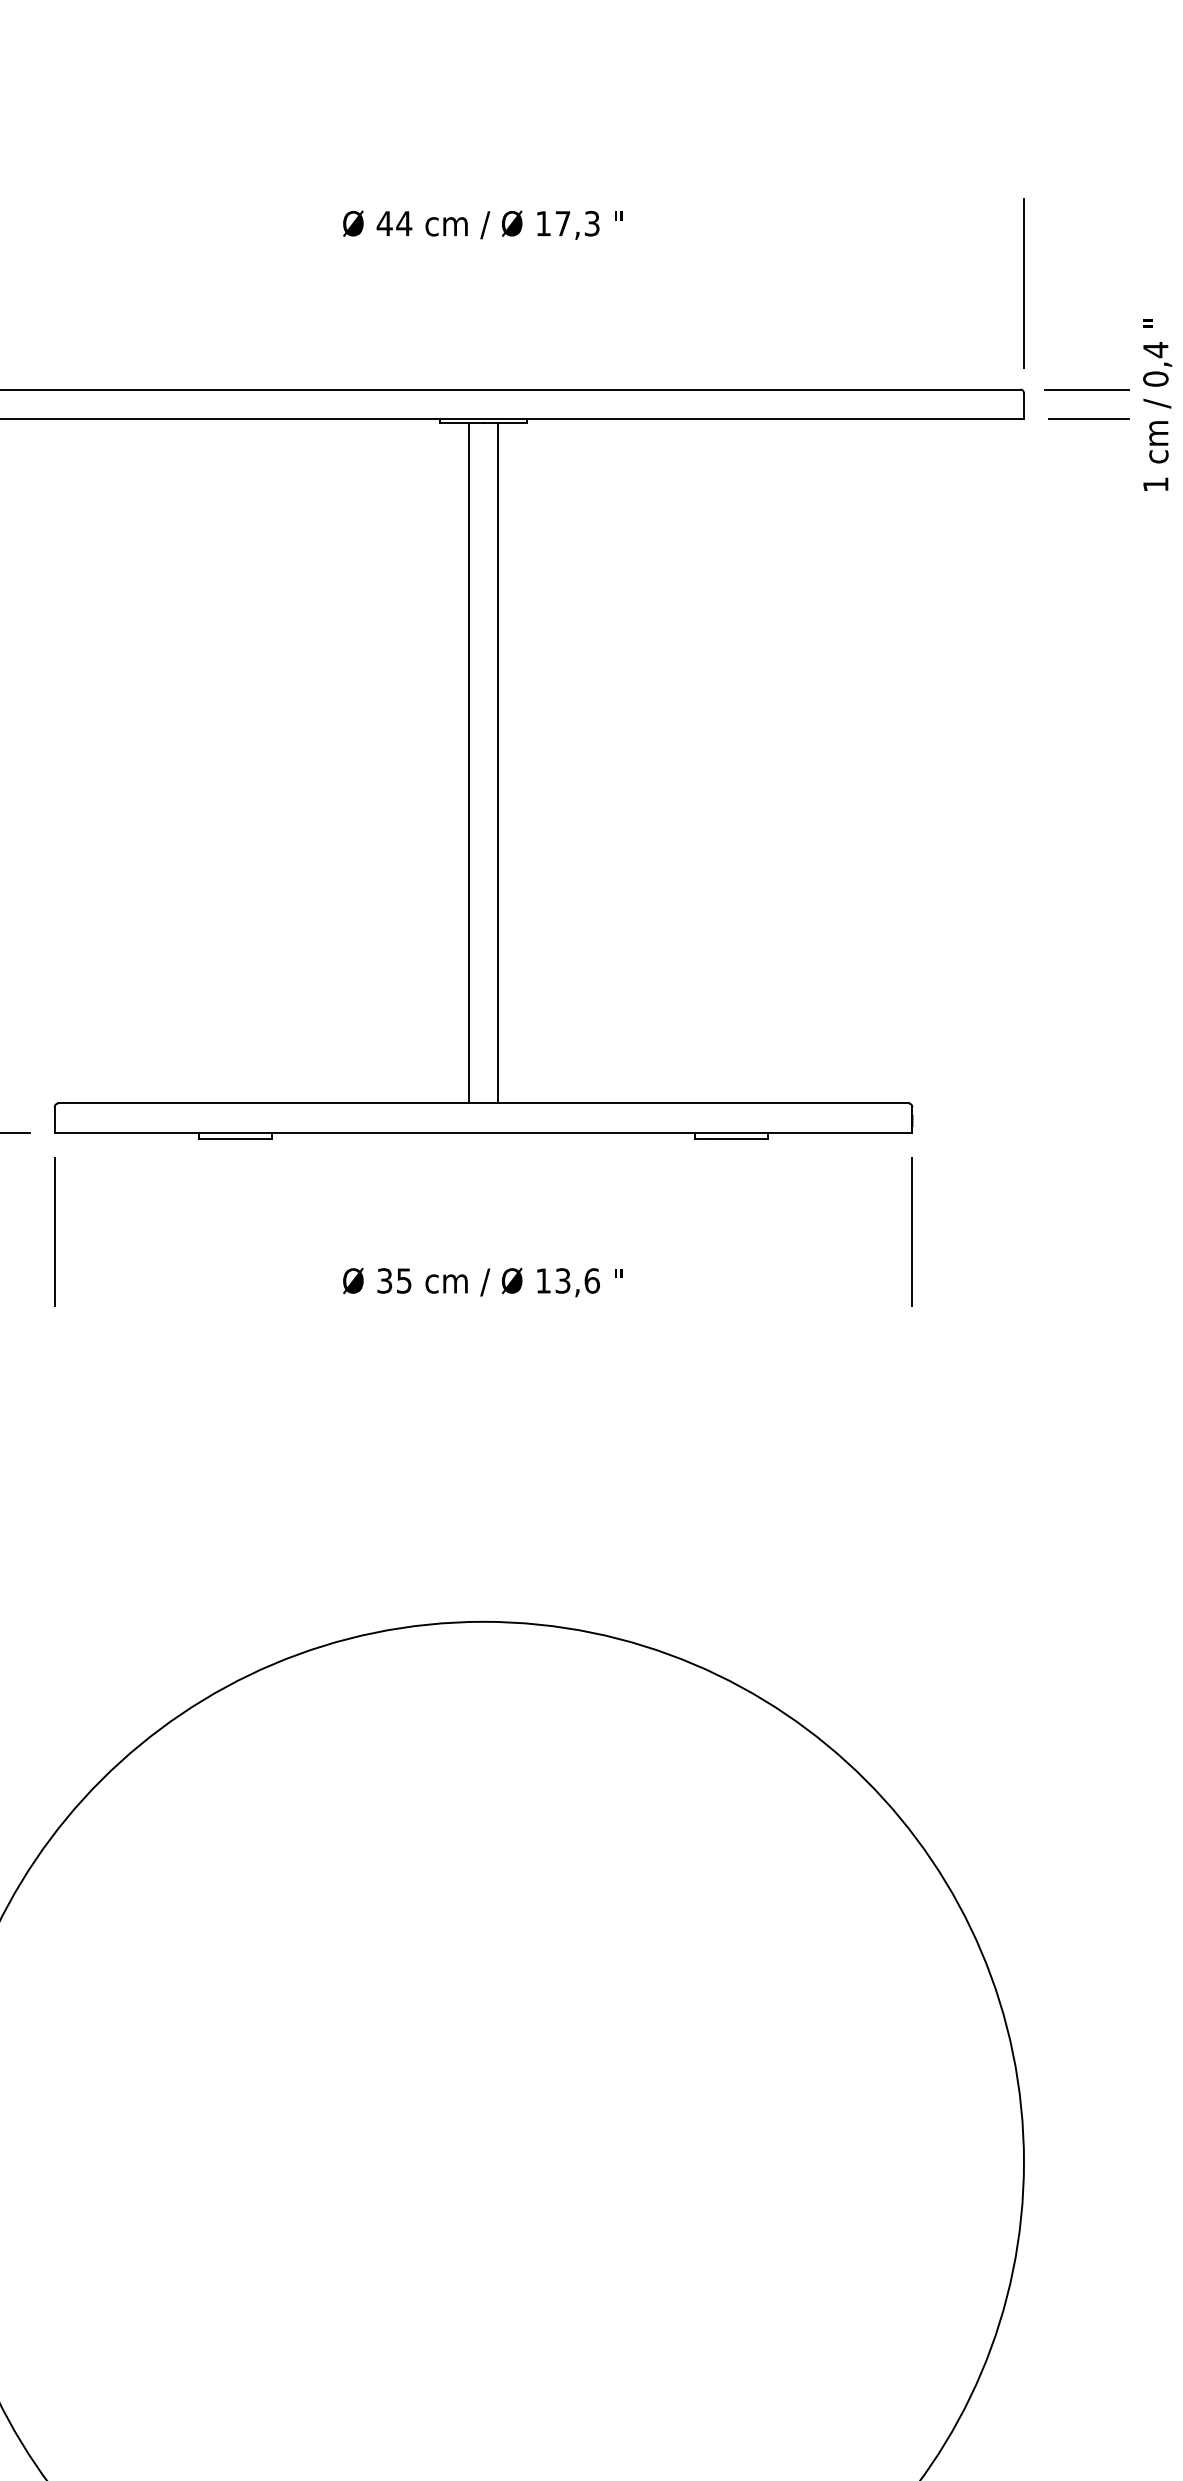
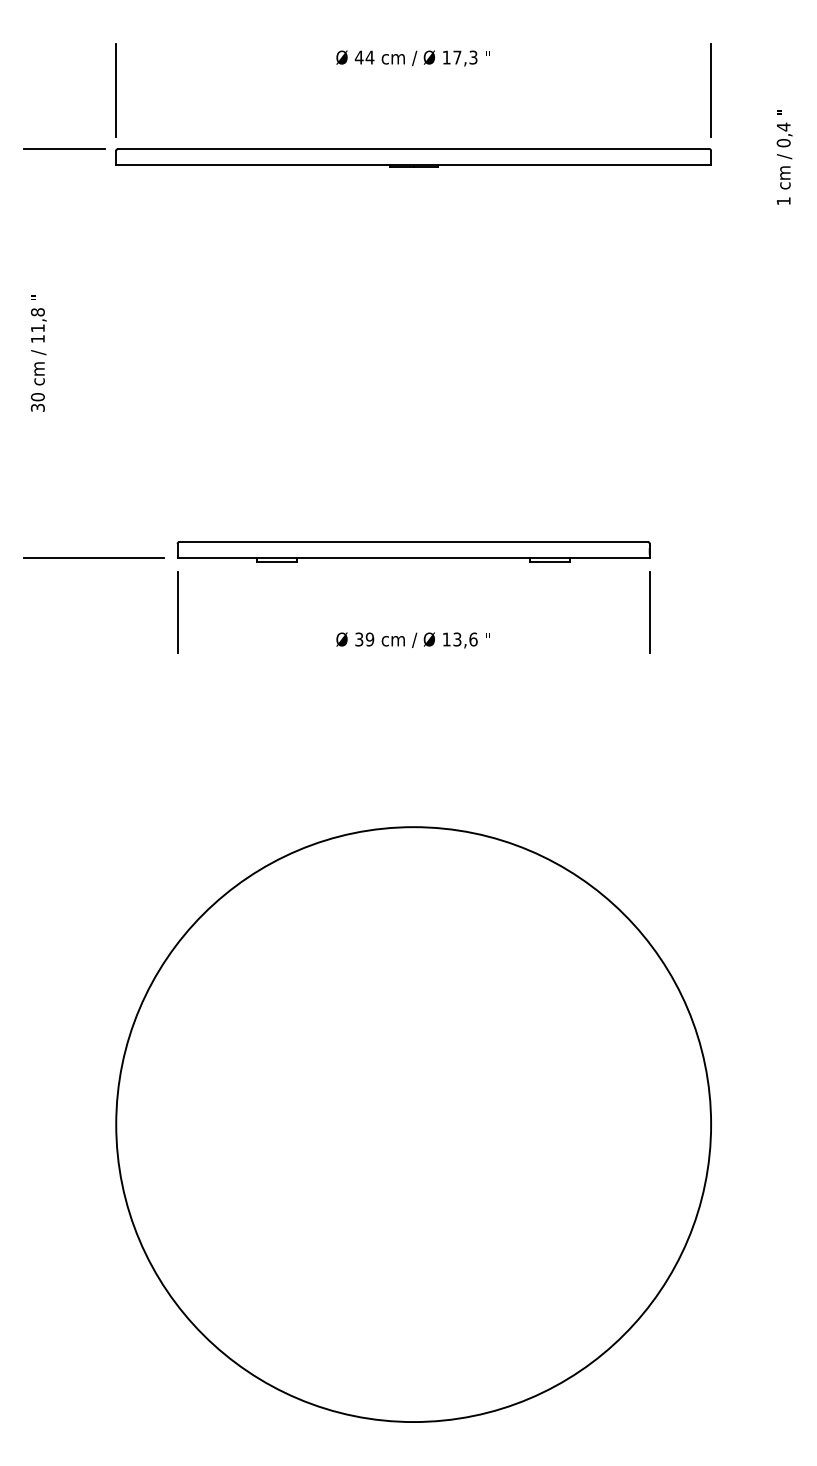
line: (1086, 388) -> (745, 148), removed
line: (1088, 419) -> (746, 165), removed
line: (468, 763) -> (405, 354), removed
line: (497, 763) -> (421, 354), removed
text: (403, 1280) -> (369, 639), 35 -> 39

